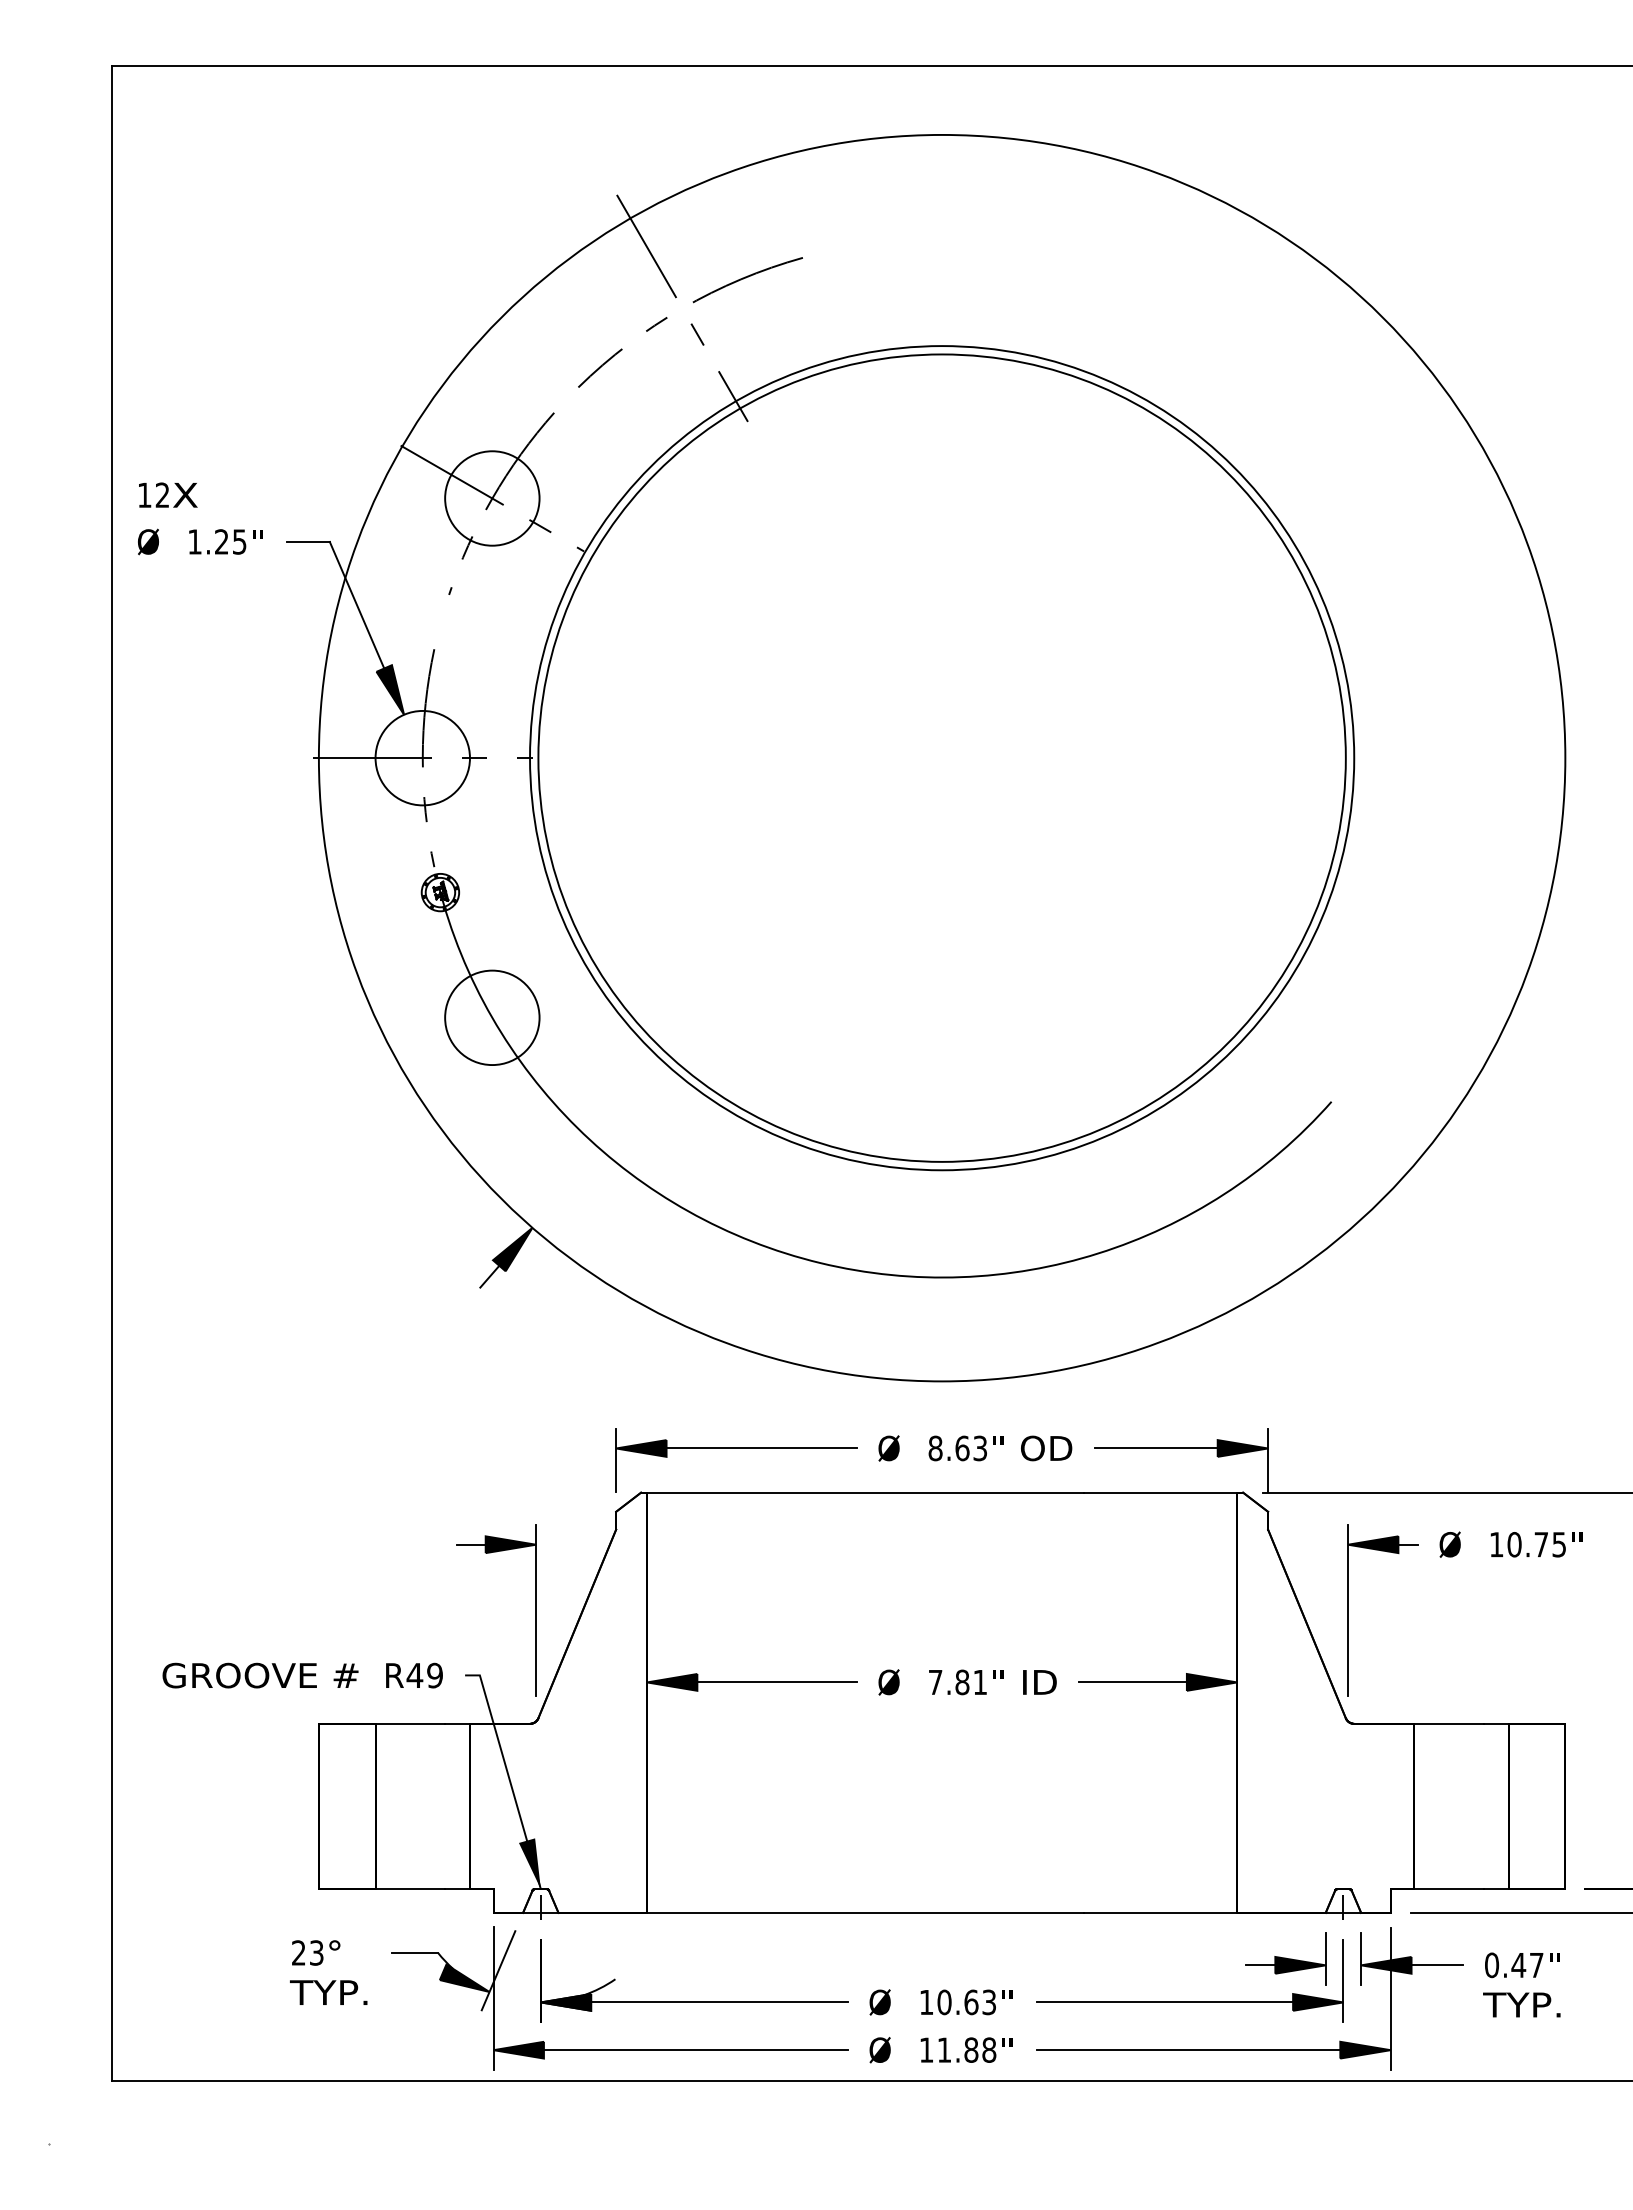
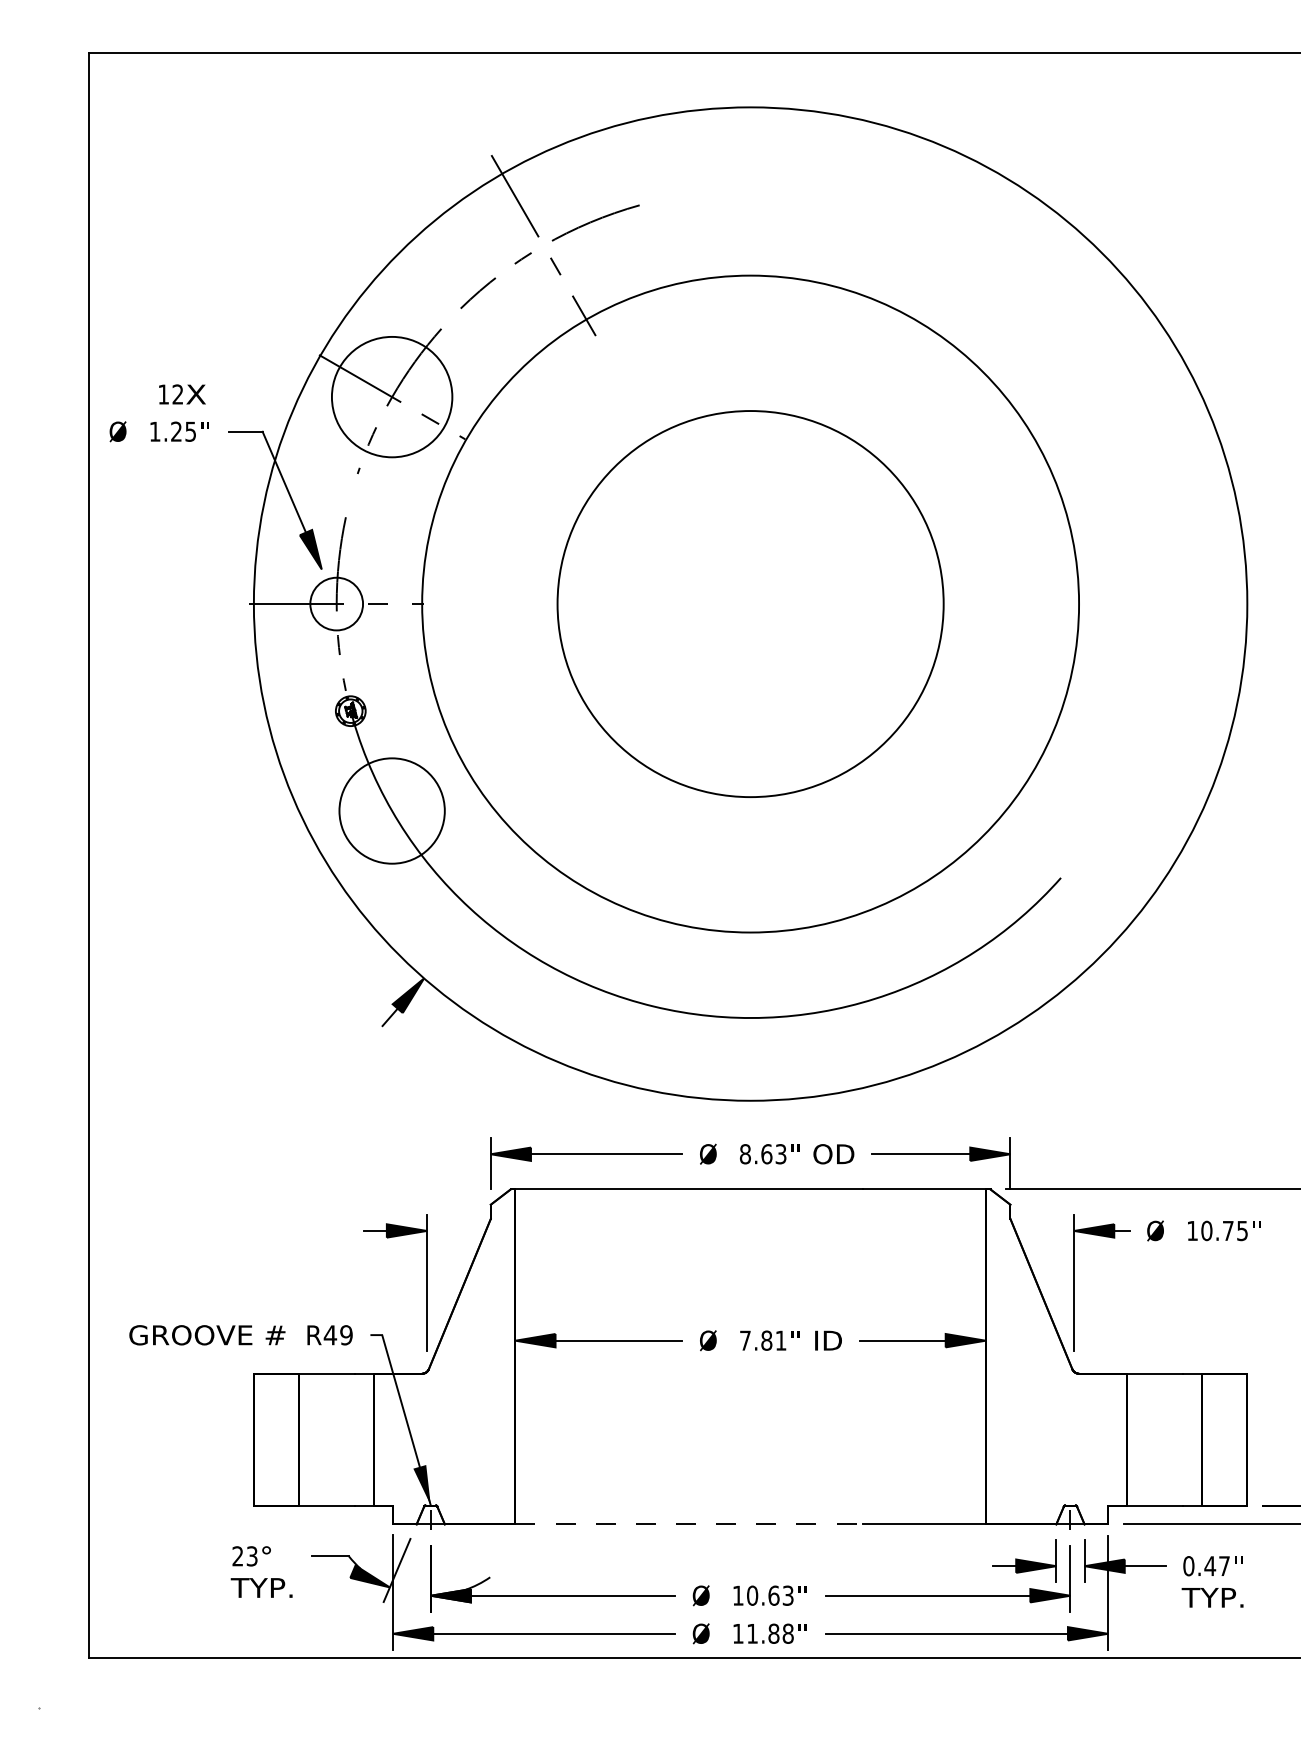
text: (168, 494) -> (182, 393), moved
circle: (492, 498) -> (392, 397), size x1.6
circle: (422, 757) -> (336, 603), size x0.7
circle: (941, 757) -> (750, 603), size x0.6
circle: (492, 1017) -> (392, 810), size x1.4
line: (865, 1912) -> (689, 1524), solid -> dashed

